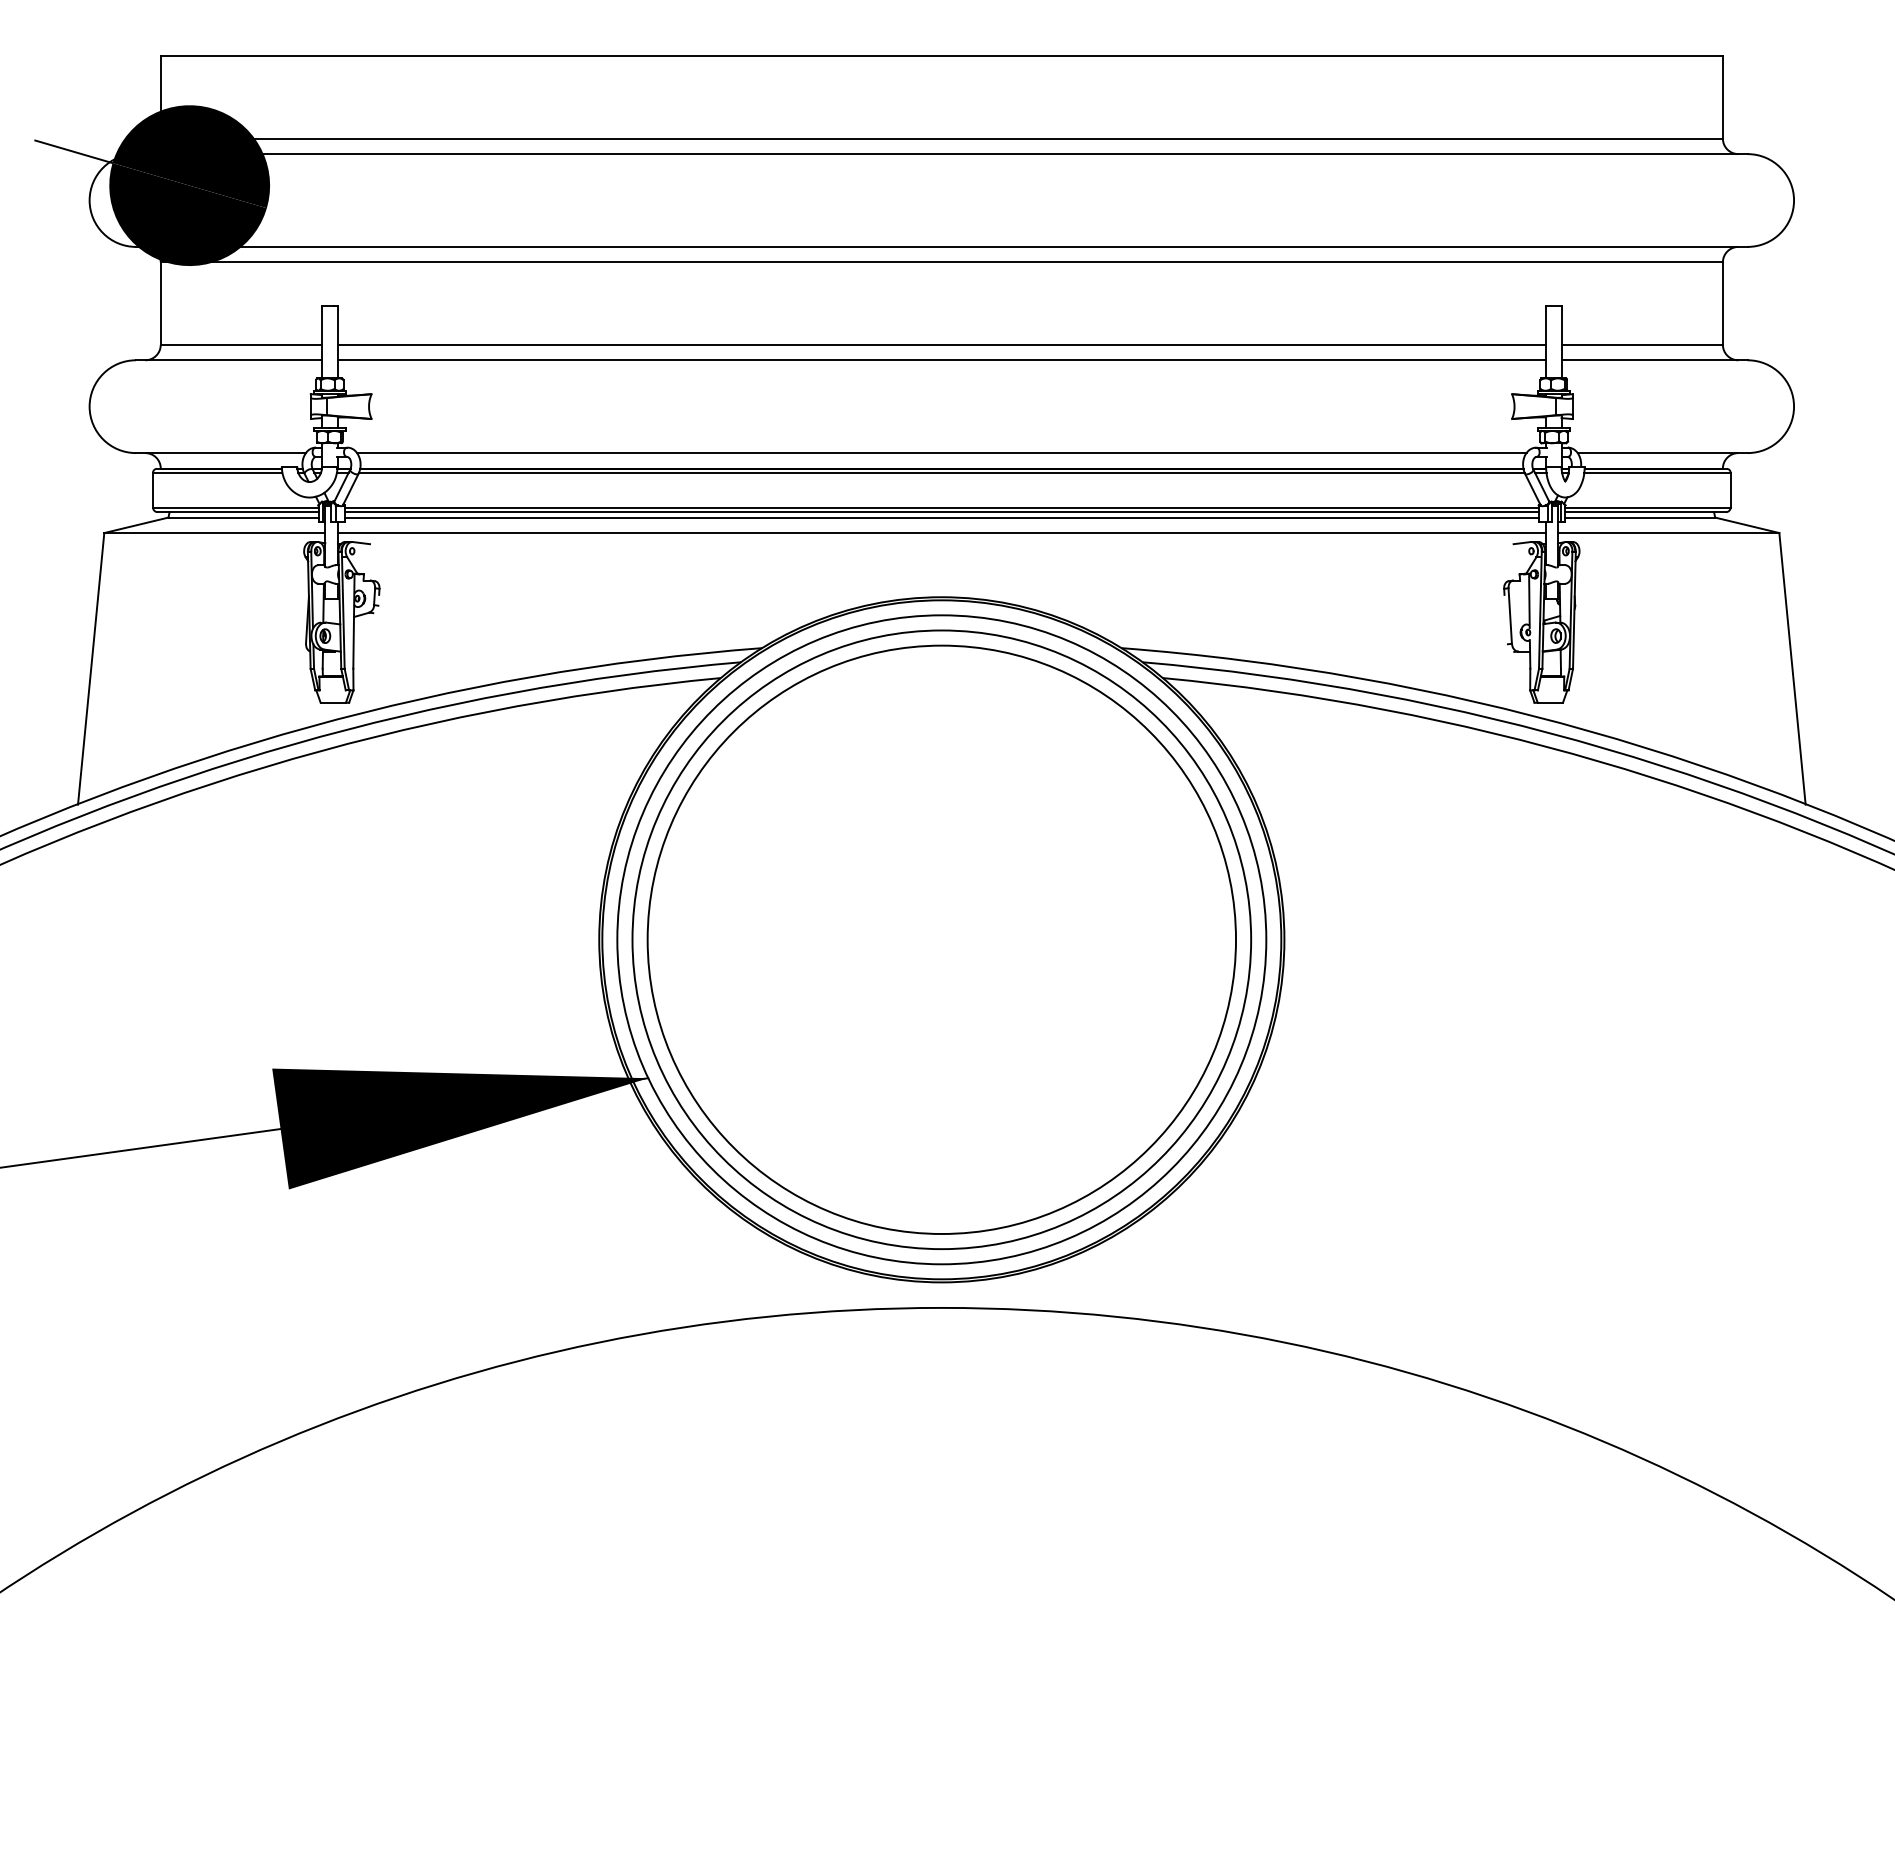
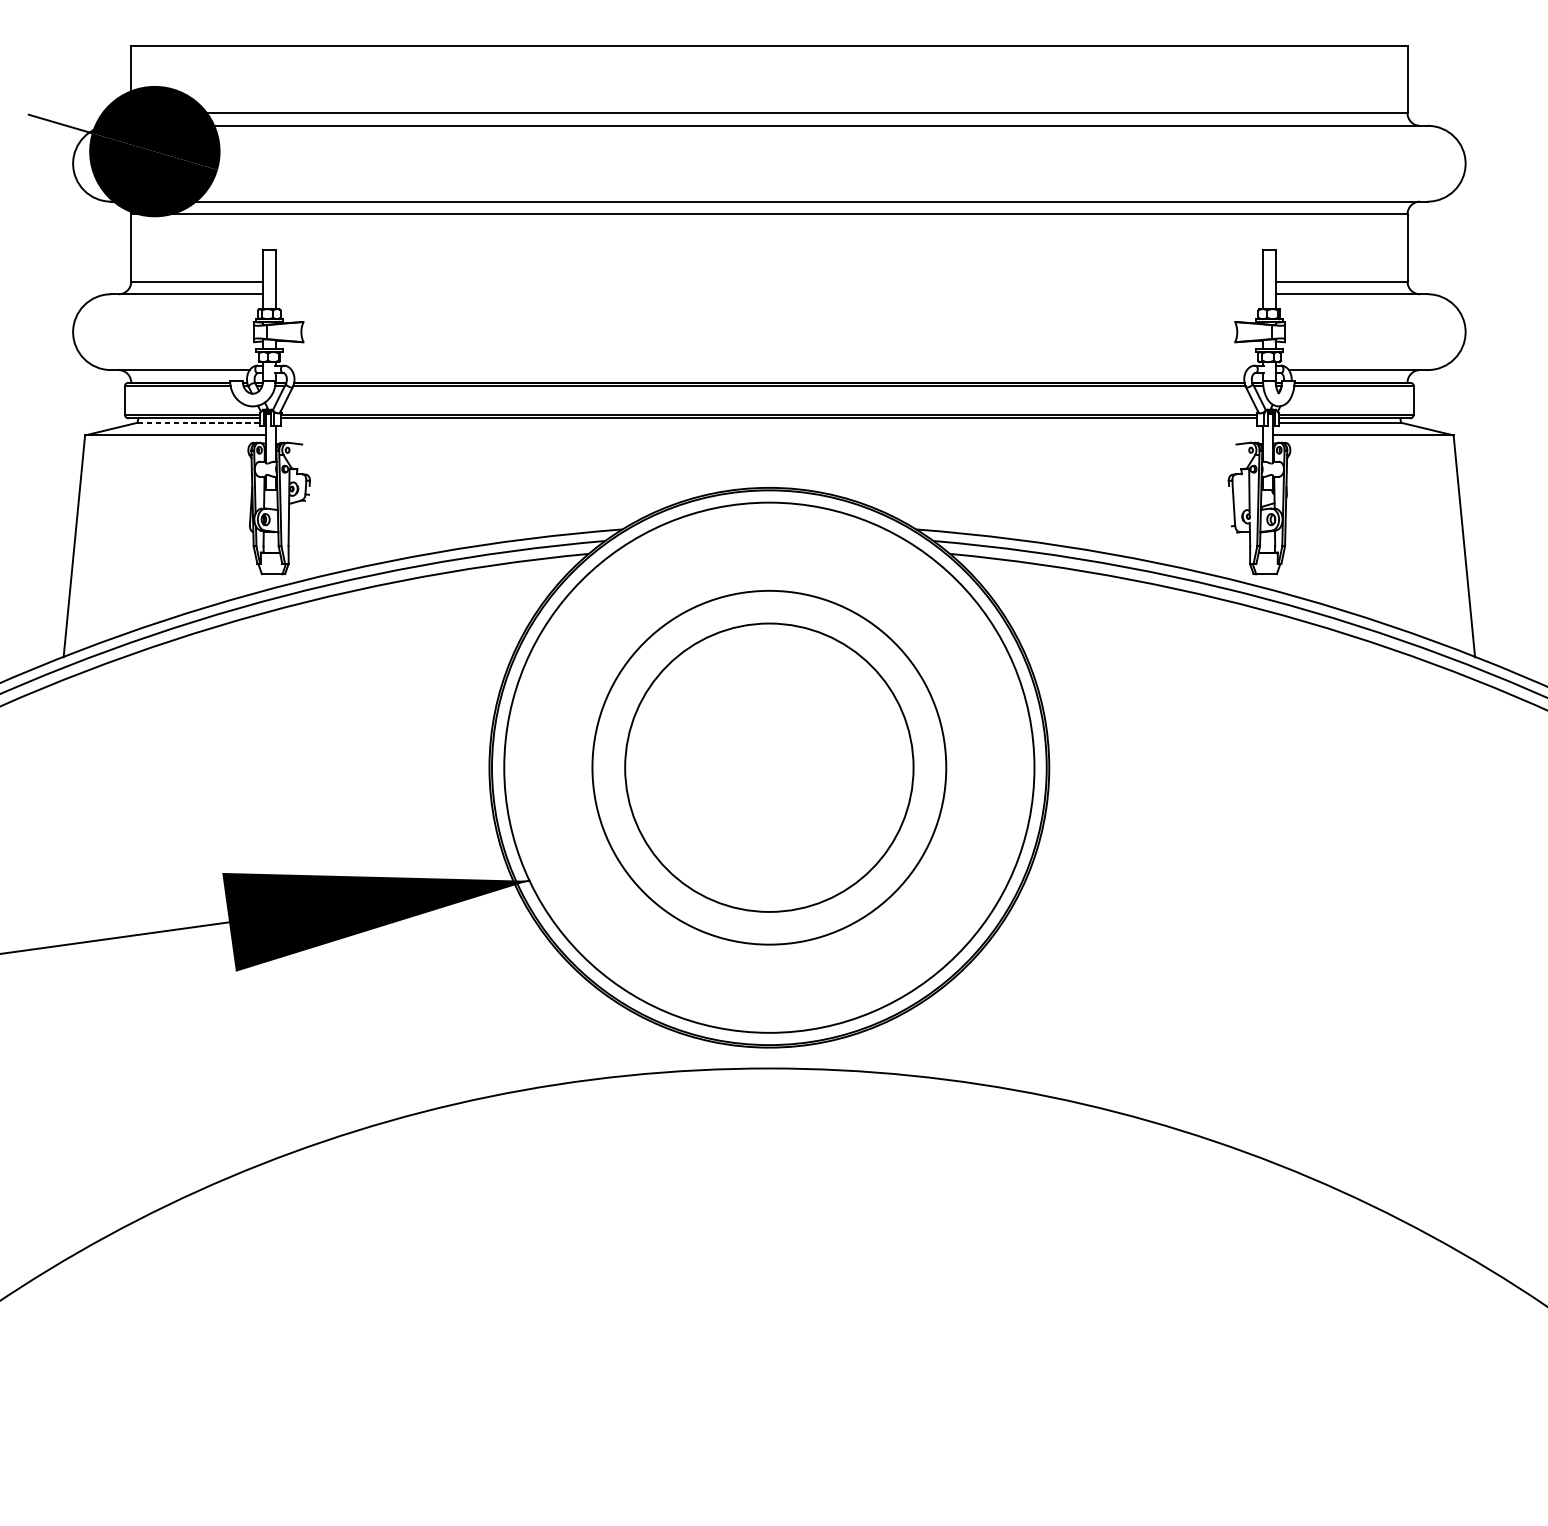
line: (941, 344) -> (769, 281), removed
line: (941, 360) -> (769, 294), removed
line: (941, 453) -> (769, 370), removed
line: (244, 517) -> (199, 422), solid -> dashed
line: (941, 517) -> (769, 422), removed
line: (941, 533) -> (769, 435), removed
circle: (941, 939) -> (769, 767), size x0.6
circle: (941, 939) -> (769, 767), size x0.7

